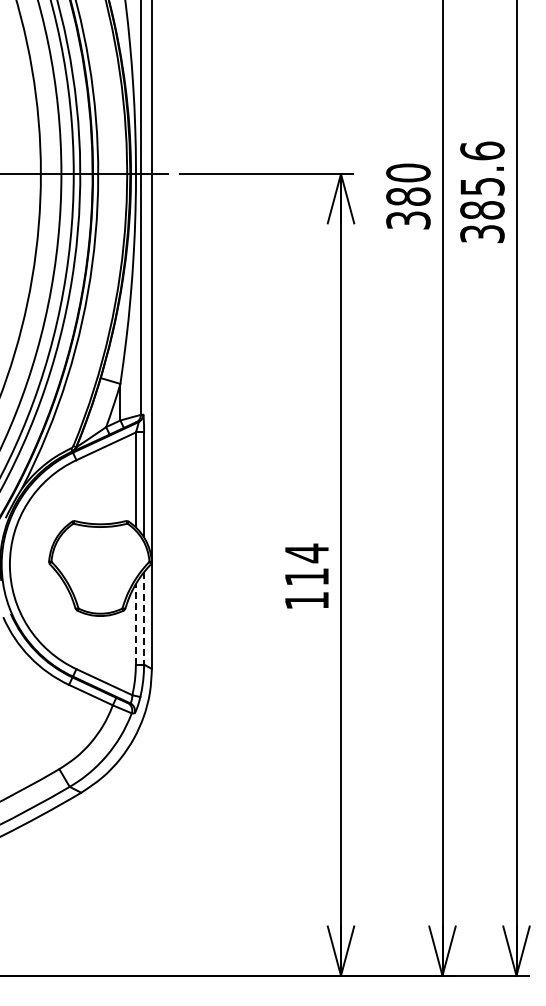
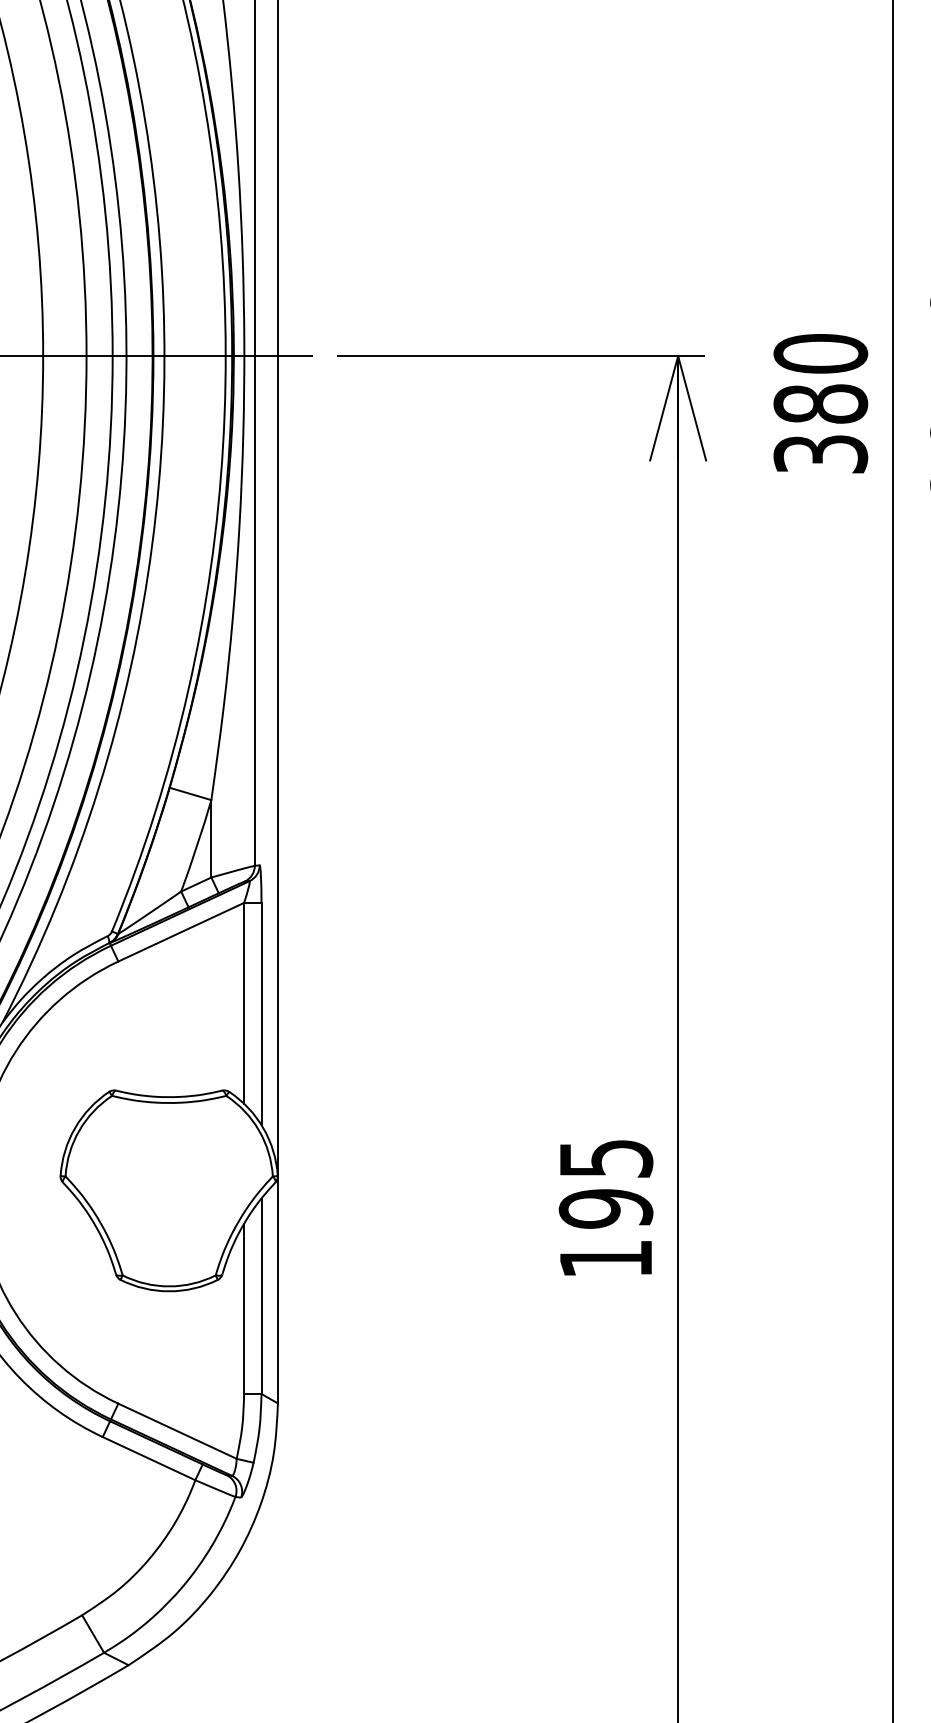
text: (306, 564) -> (605, 1182), 114 -> 195
line: (144, 618) -> (262, 1296), dashed -> solid
line: (135, 623) -> (243, 1307), dashed -> solid

